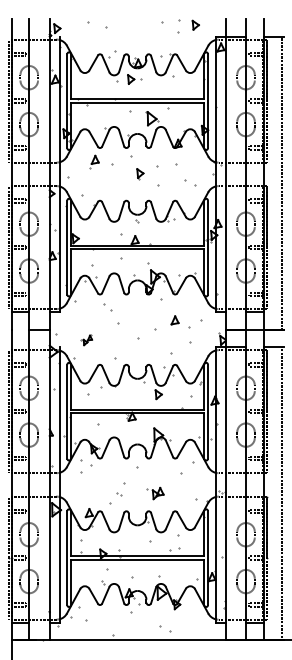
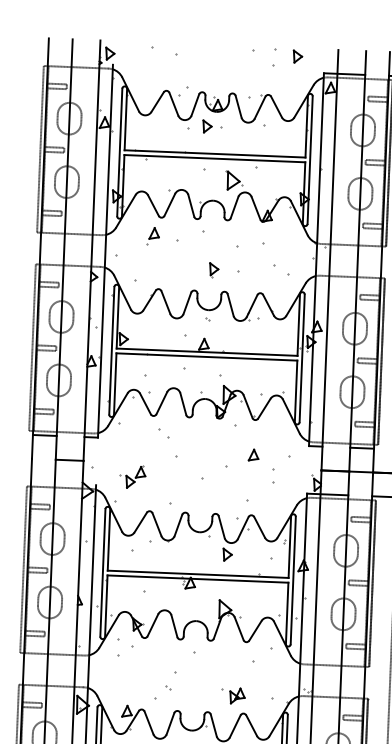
part: (140, 174) -> (214, 270), moved
part: (189, 334) -> (272, 475), size x0.62
part: (86, 340) -> (132, 477), size x1.67
part: (155, 493) -> (233, 695), moved

